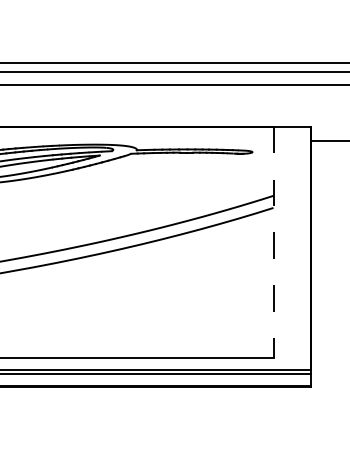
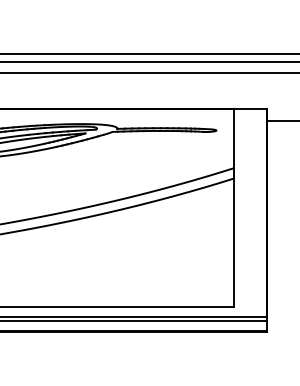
line: (273, 243) -> (234, 208), dashed -> solid

